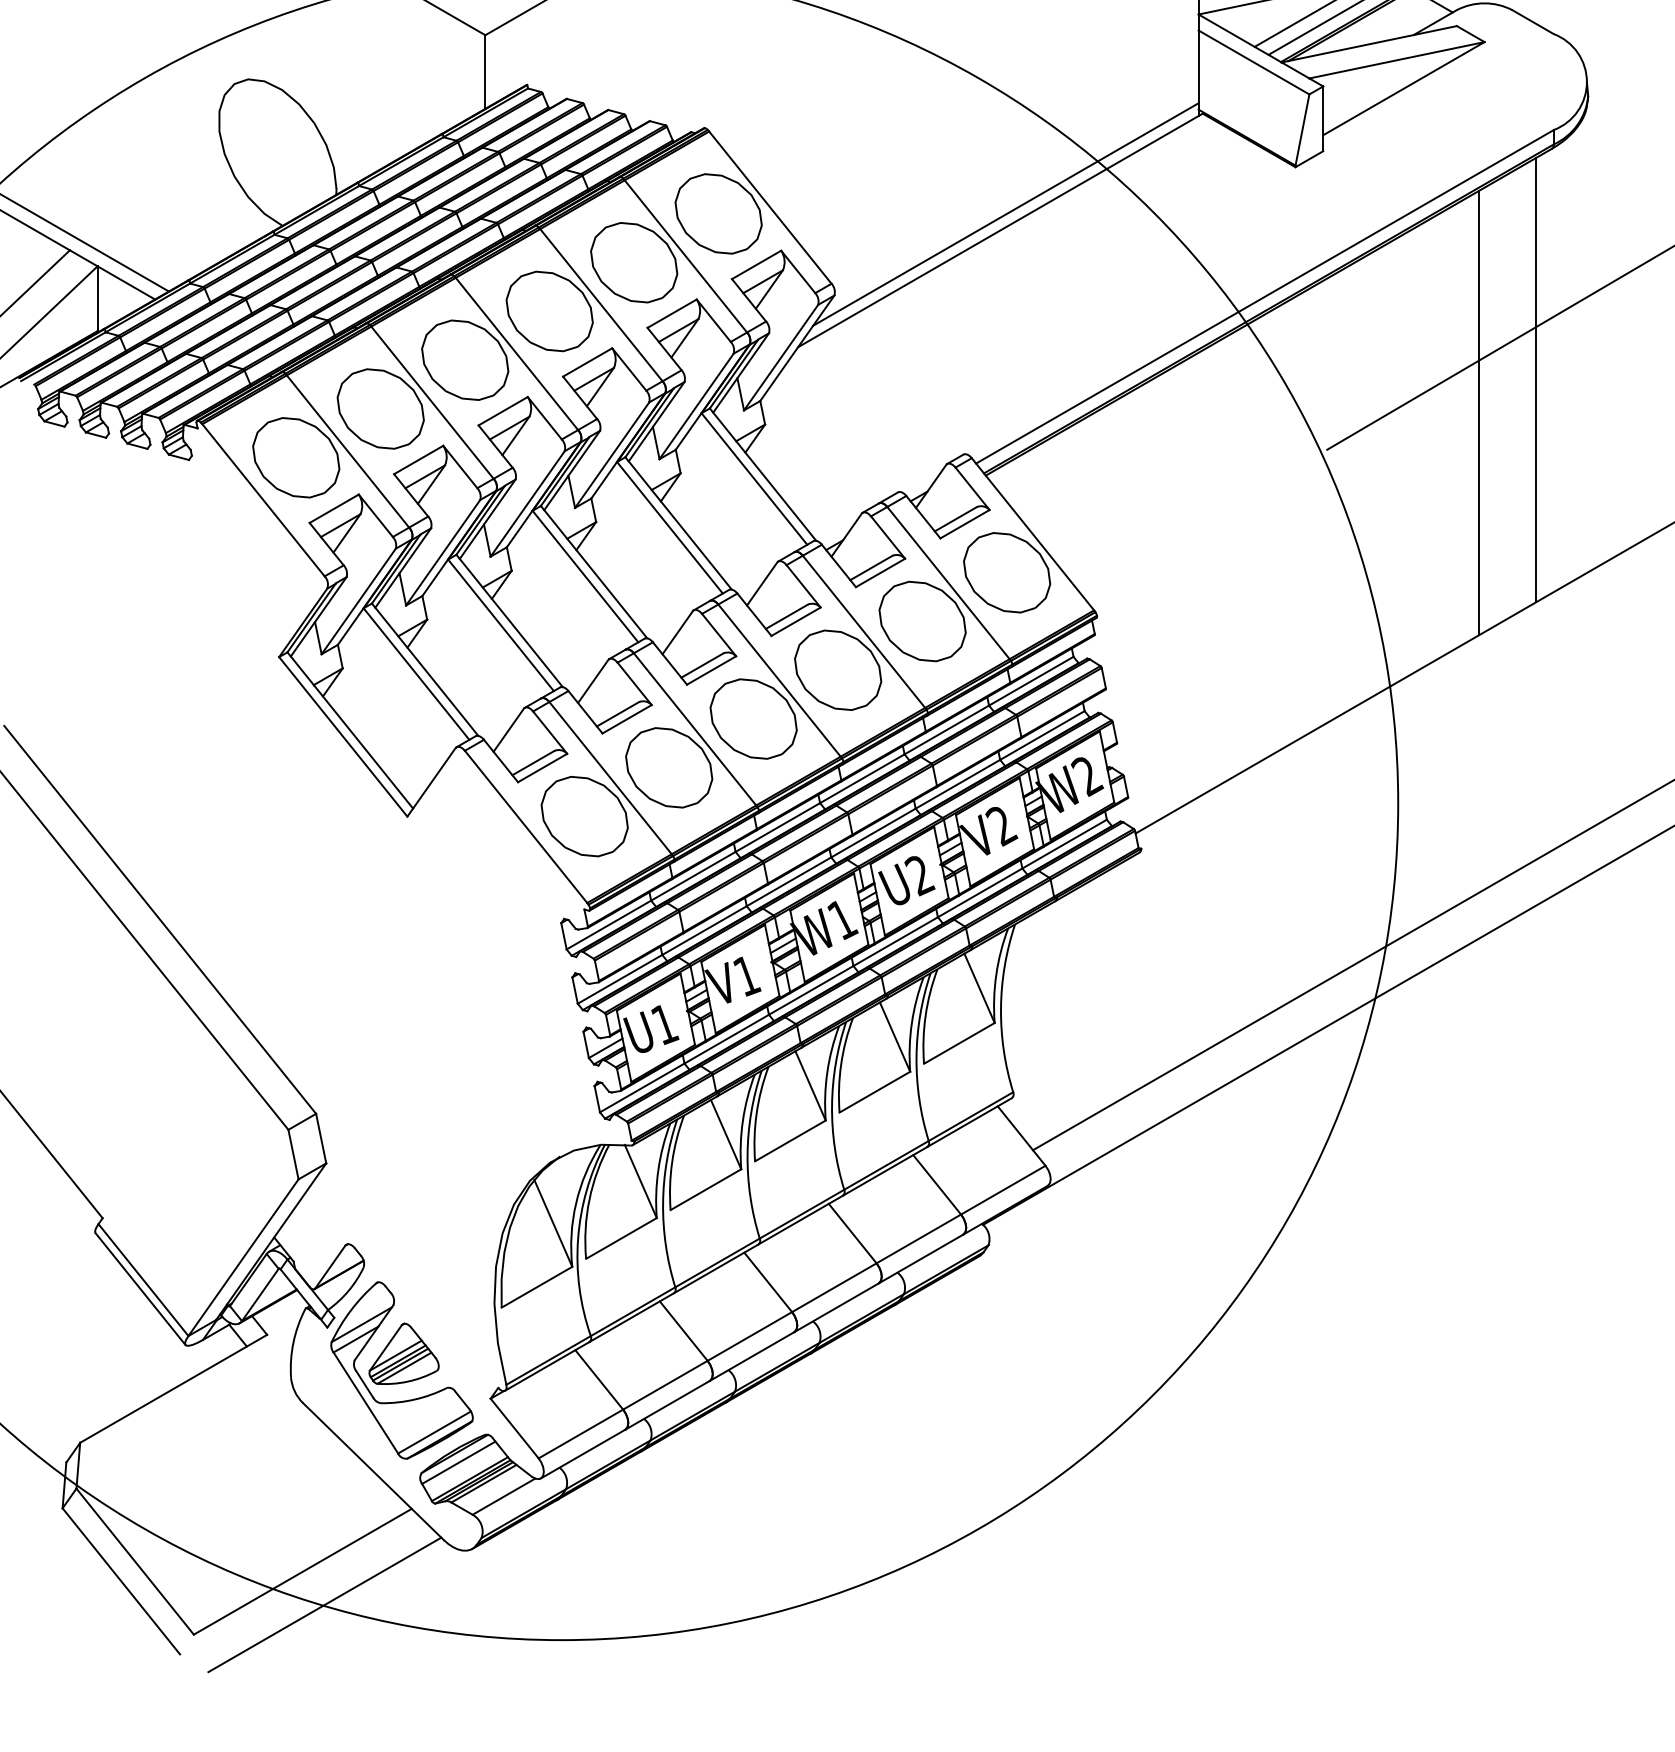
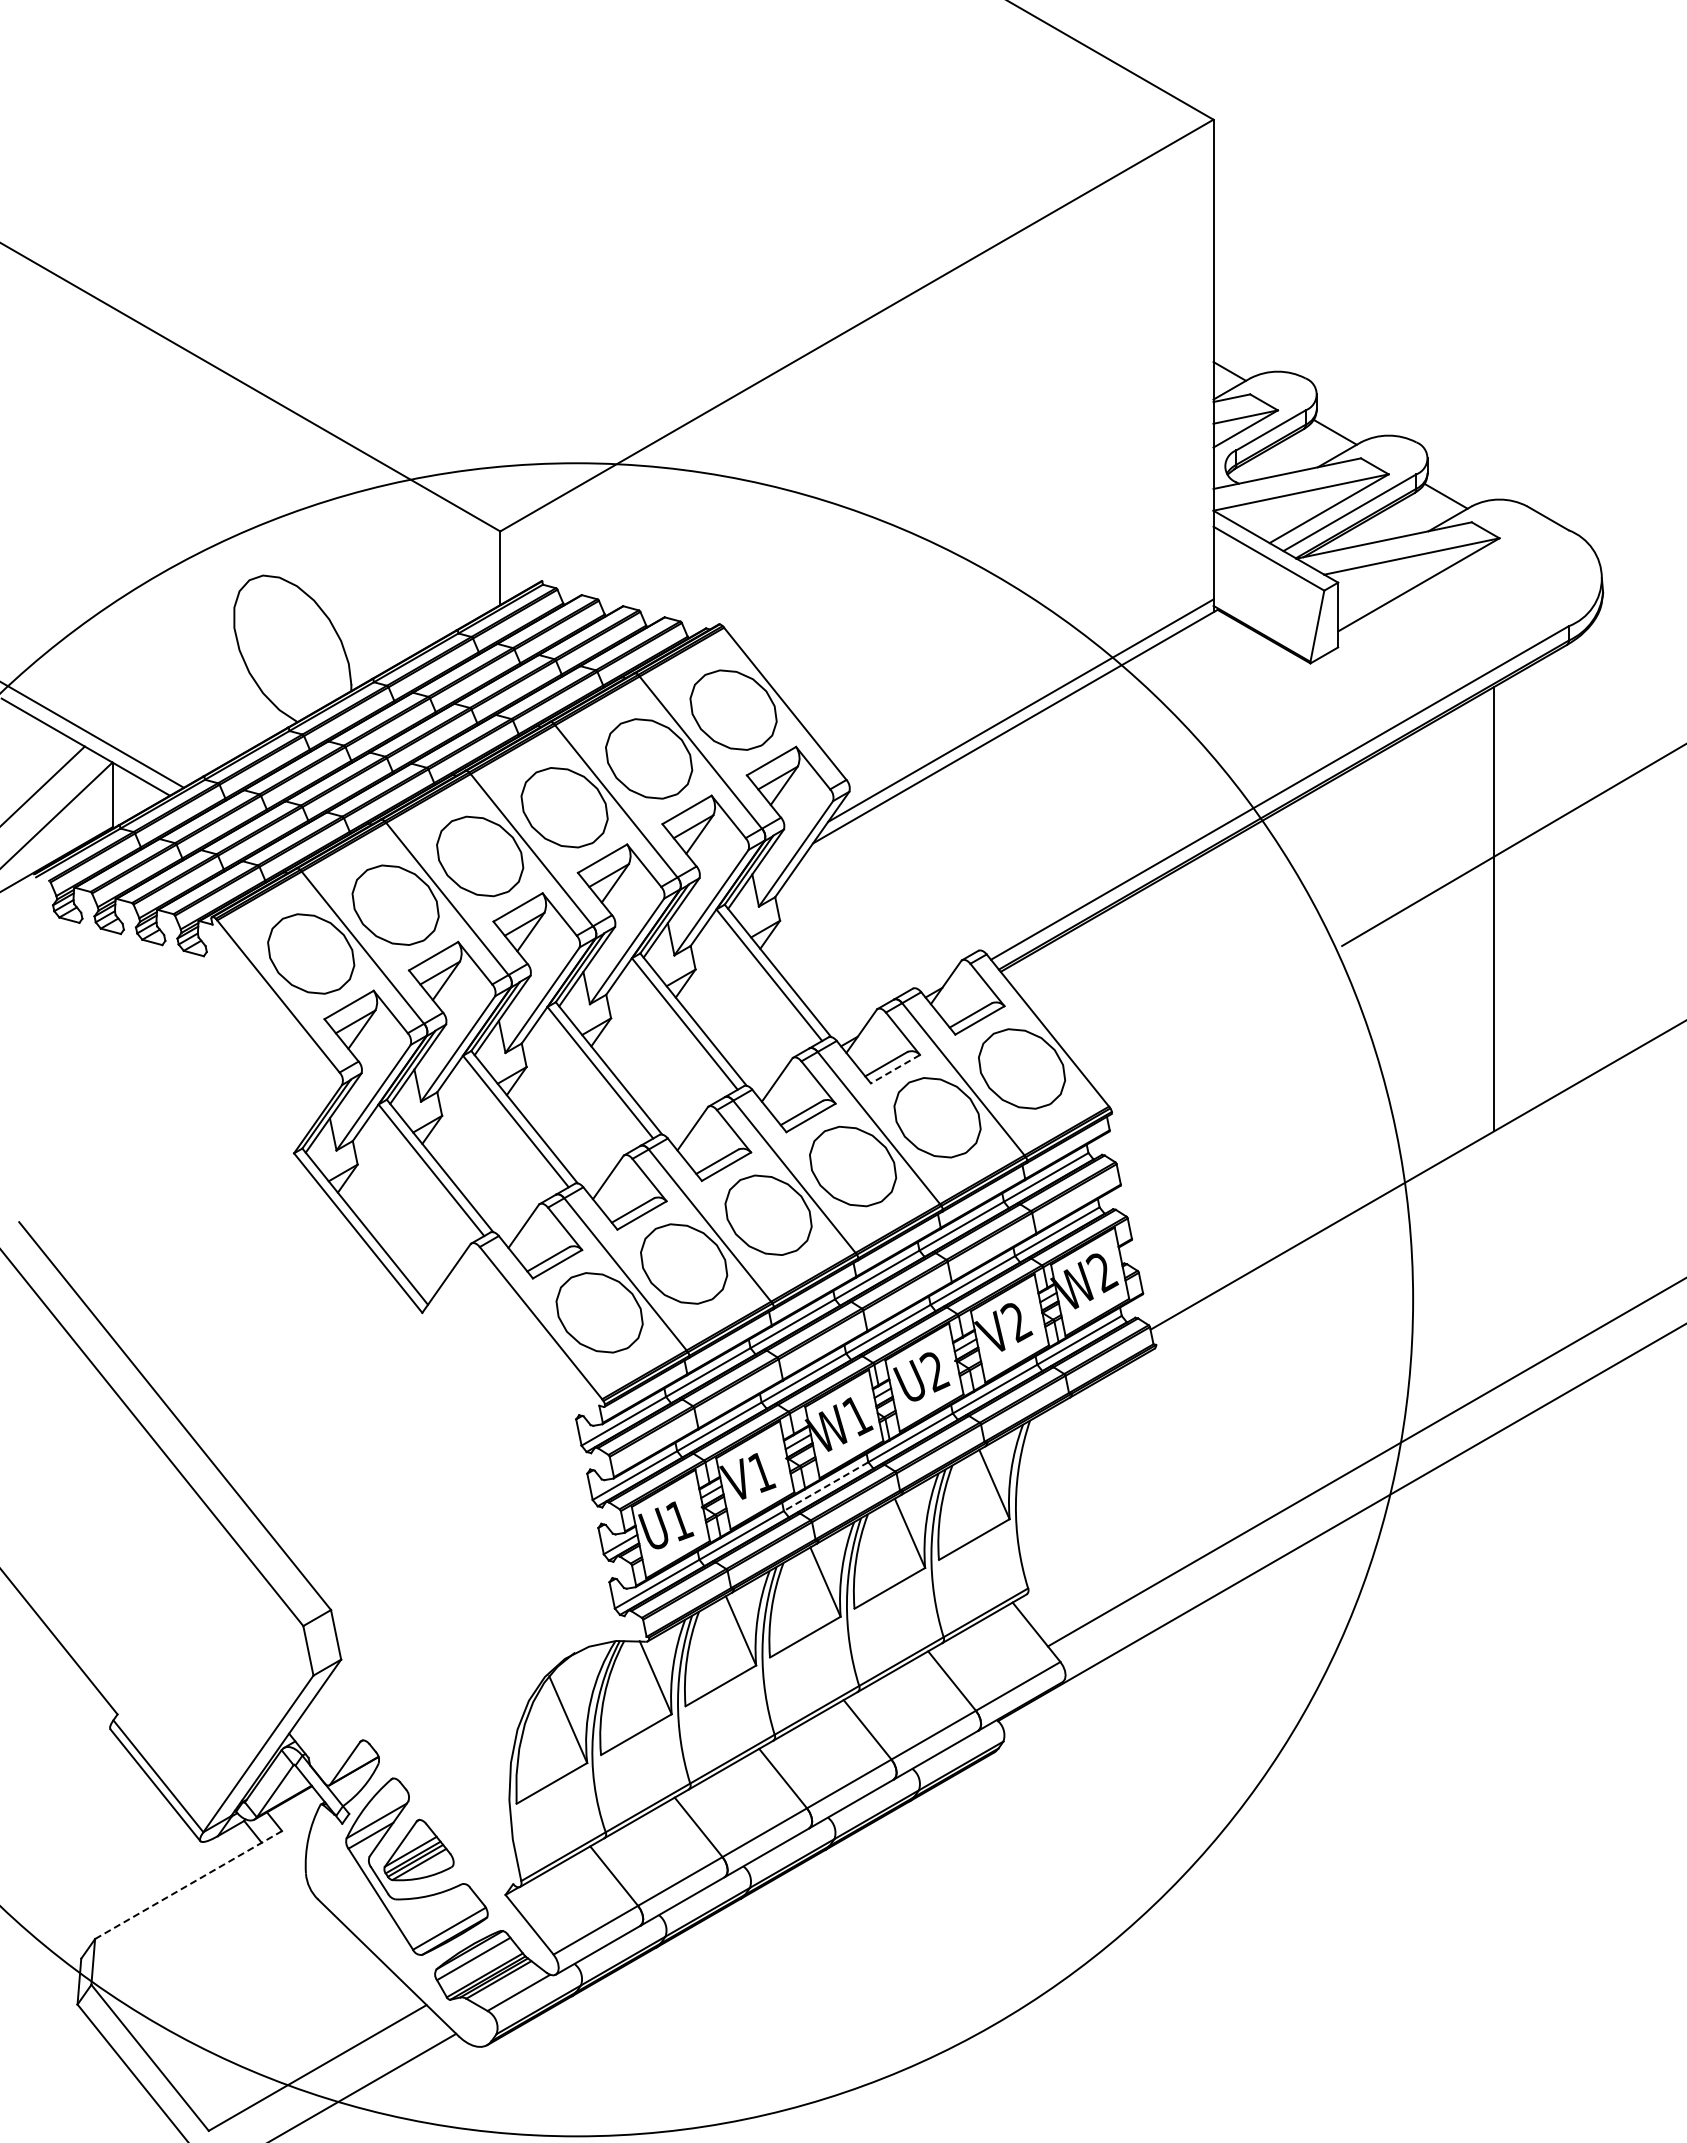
line: (1536, 380) -> (1551, 876), removed
line: (880, 573) -> (895, 1069), solid -> dashed
line: (811, 990) -> (826, 1486), solid -> dashed
line: (173, 1389) -> (188, 1885), solid -> dashed

